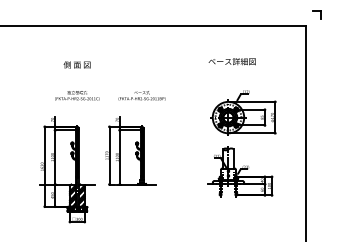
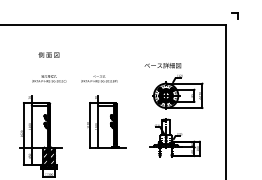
text: (231, 61) -> (162, 65), moved
part: (130, 150) -> (106, 121), moved

